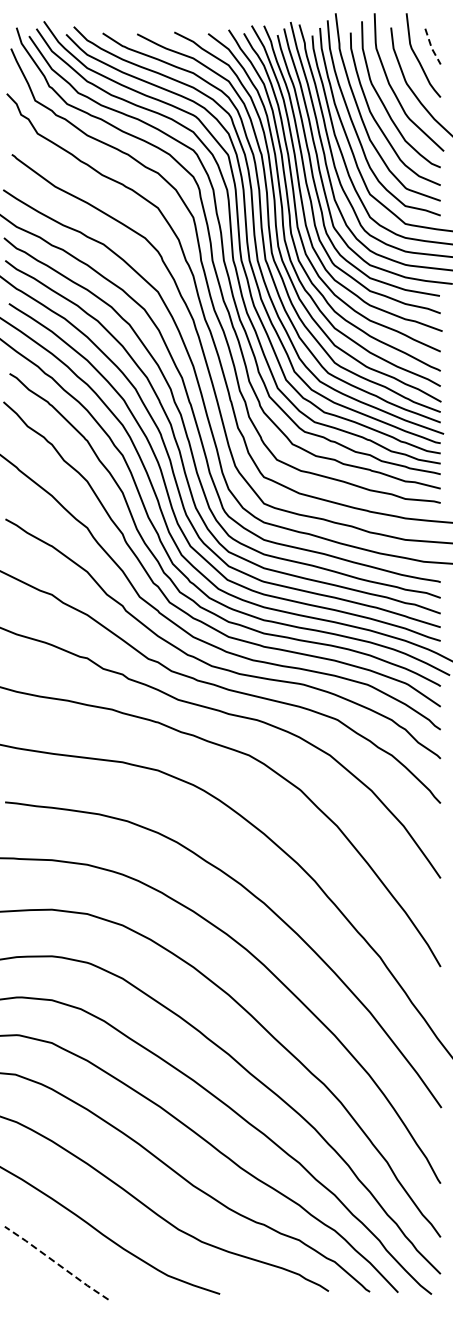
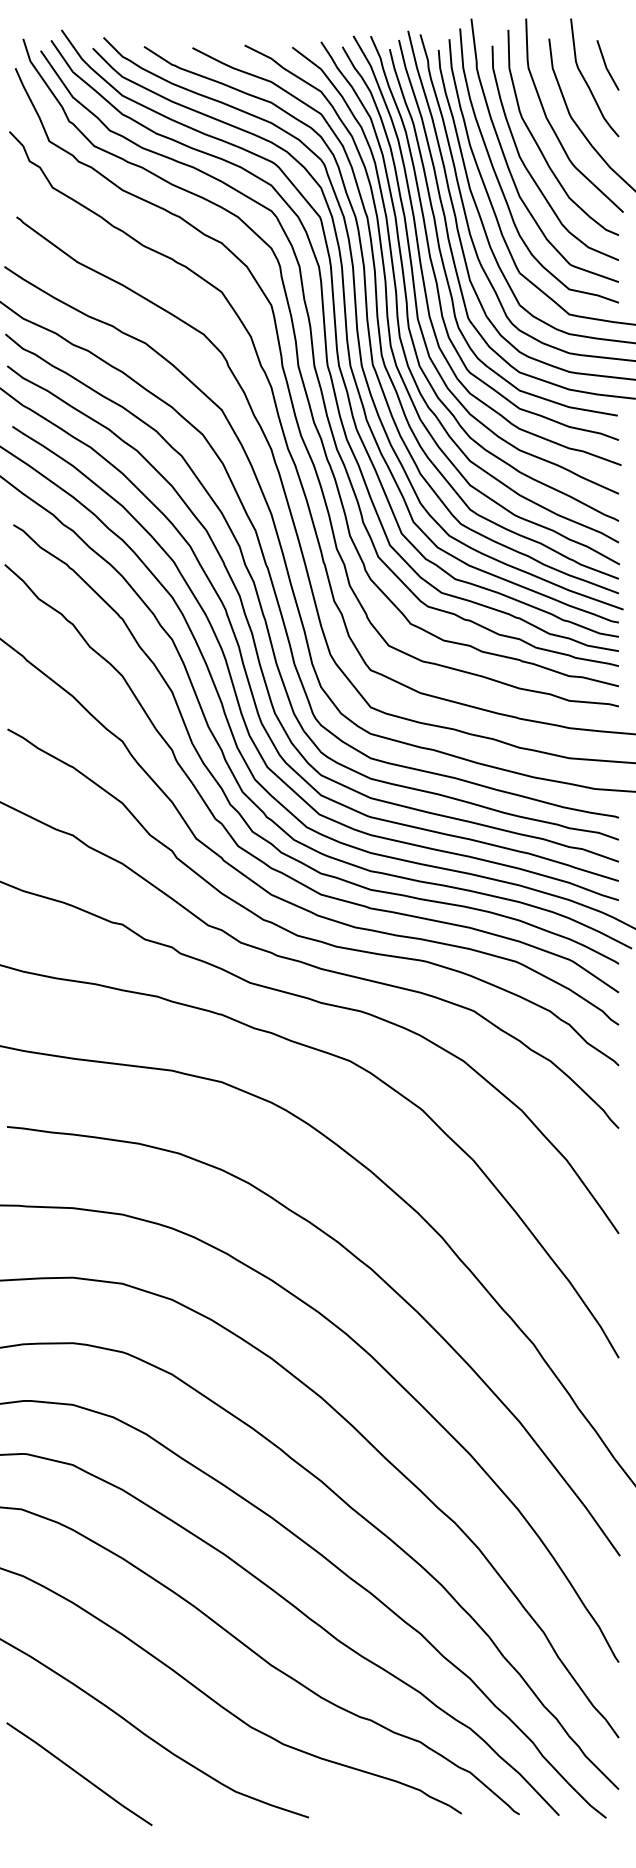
line: (431, 48) -> (605, 68), dashed -> solid
line: (56, 1263) -> (79, 1774), dashed -> solid

